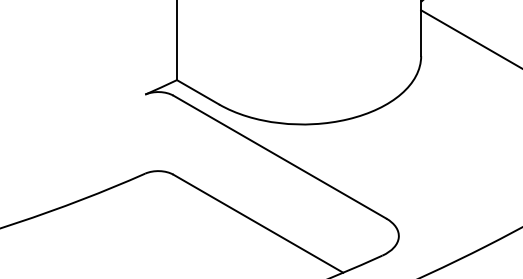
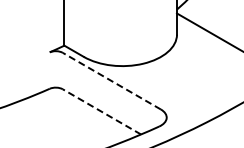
line: (279, 157) -> (111, 81), solid -> dashed
line: (257, 222) -> (101, 111), solid -> dashed

